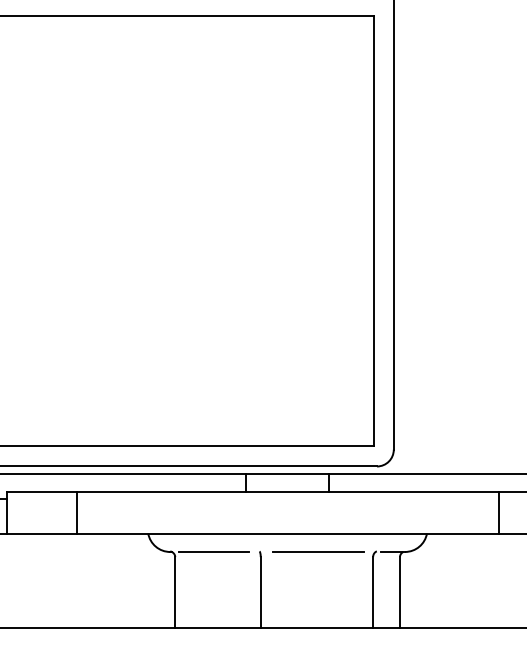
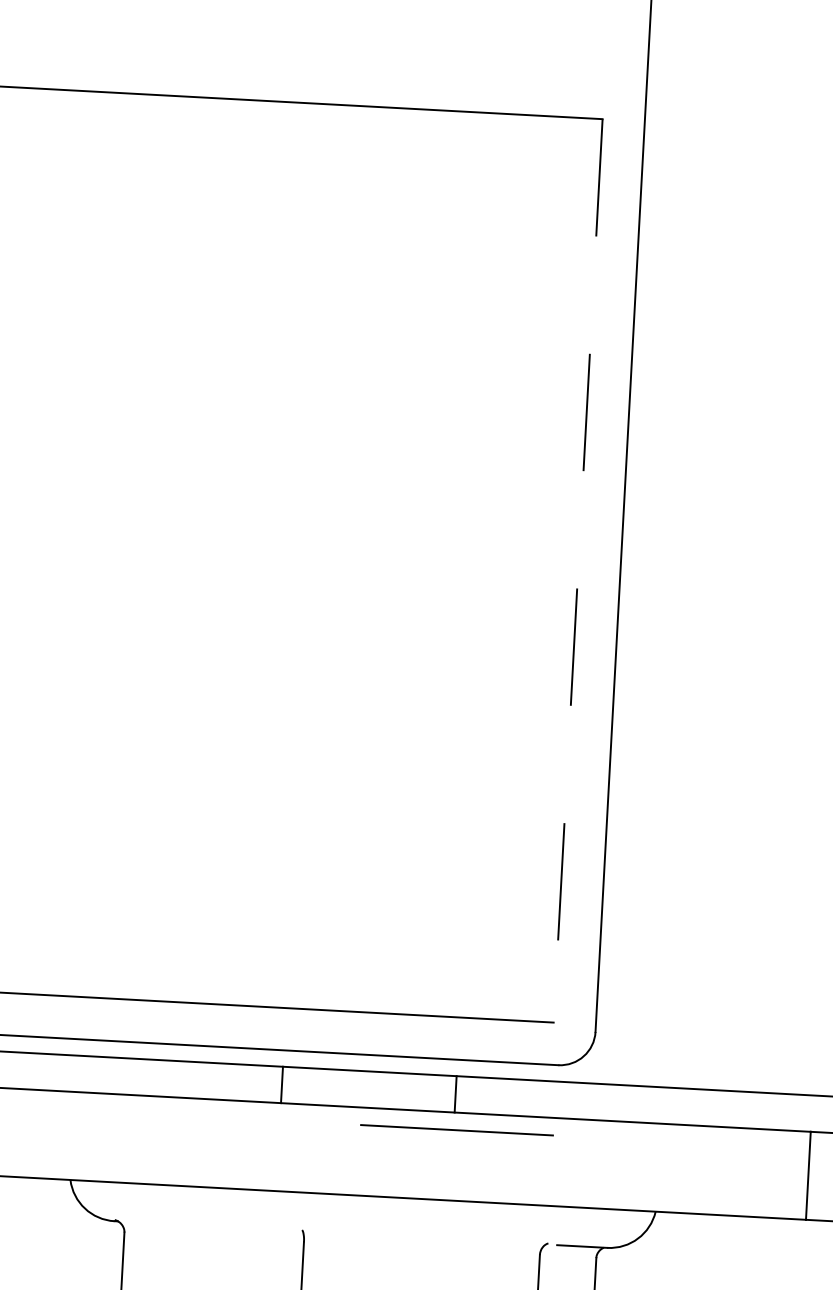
line: (373, 231) -> (577, 571), solid -> dashed
line: (213, 551) -> (205, 1225), removed
line: (318, 551) -> (456, 1129), moved

